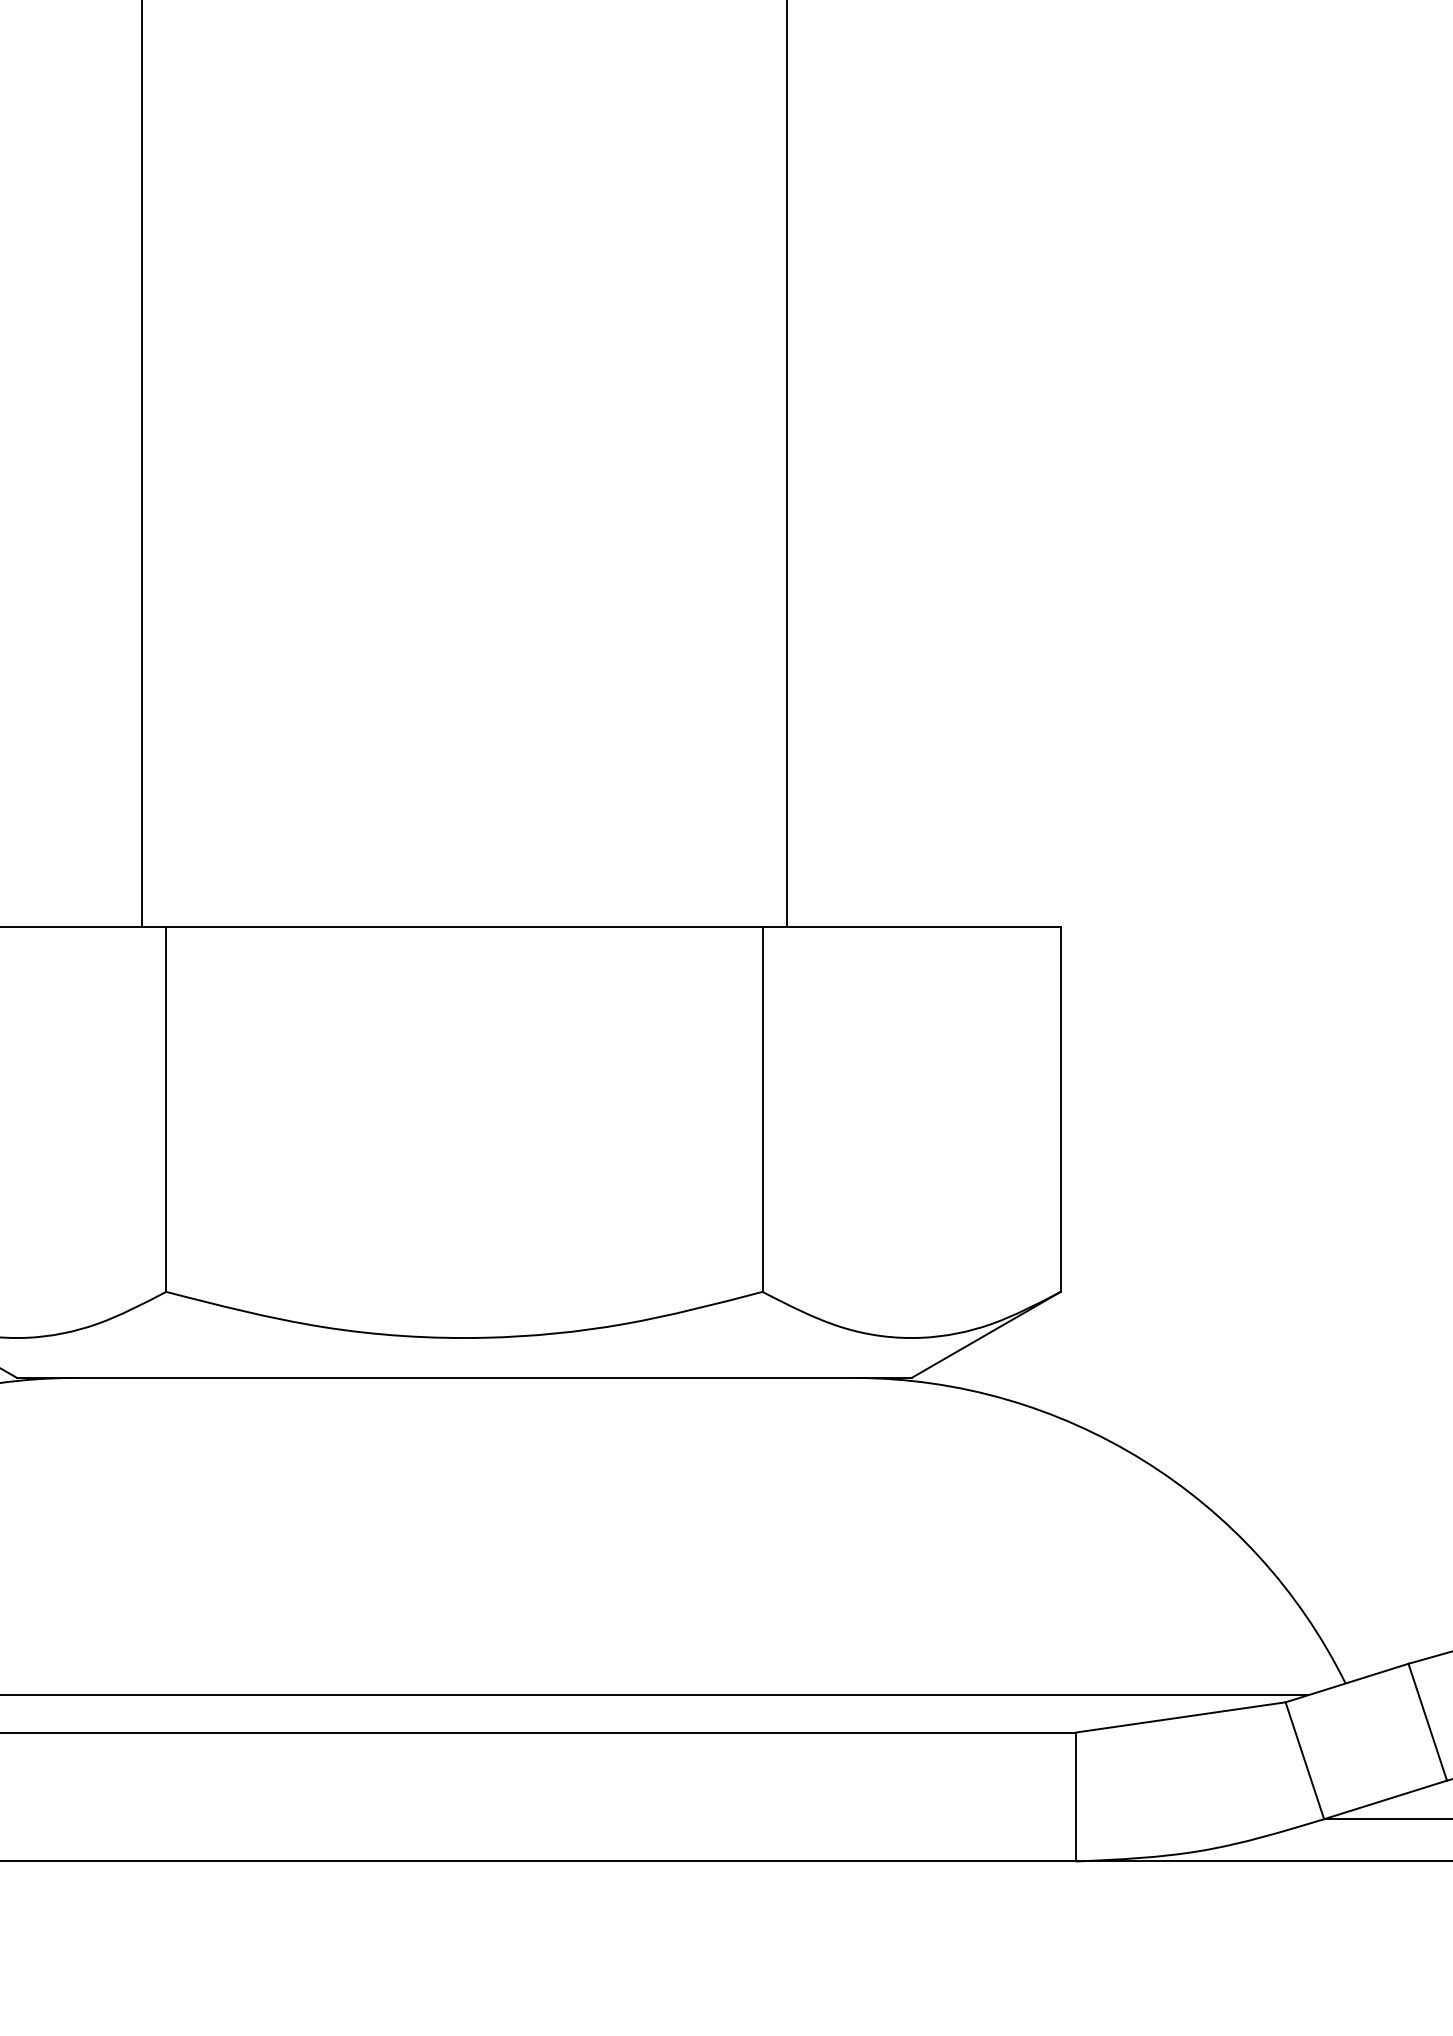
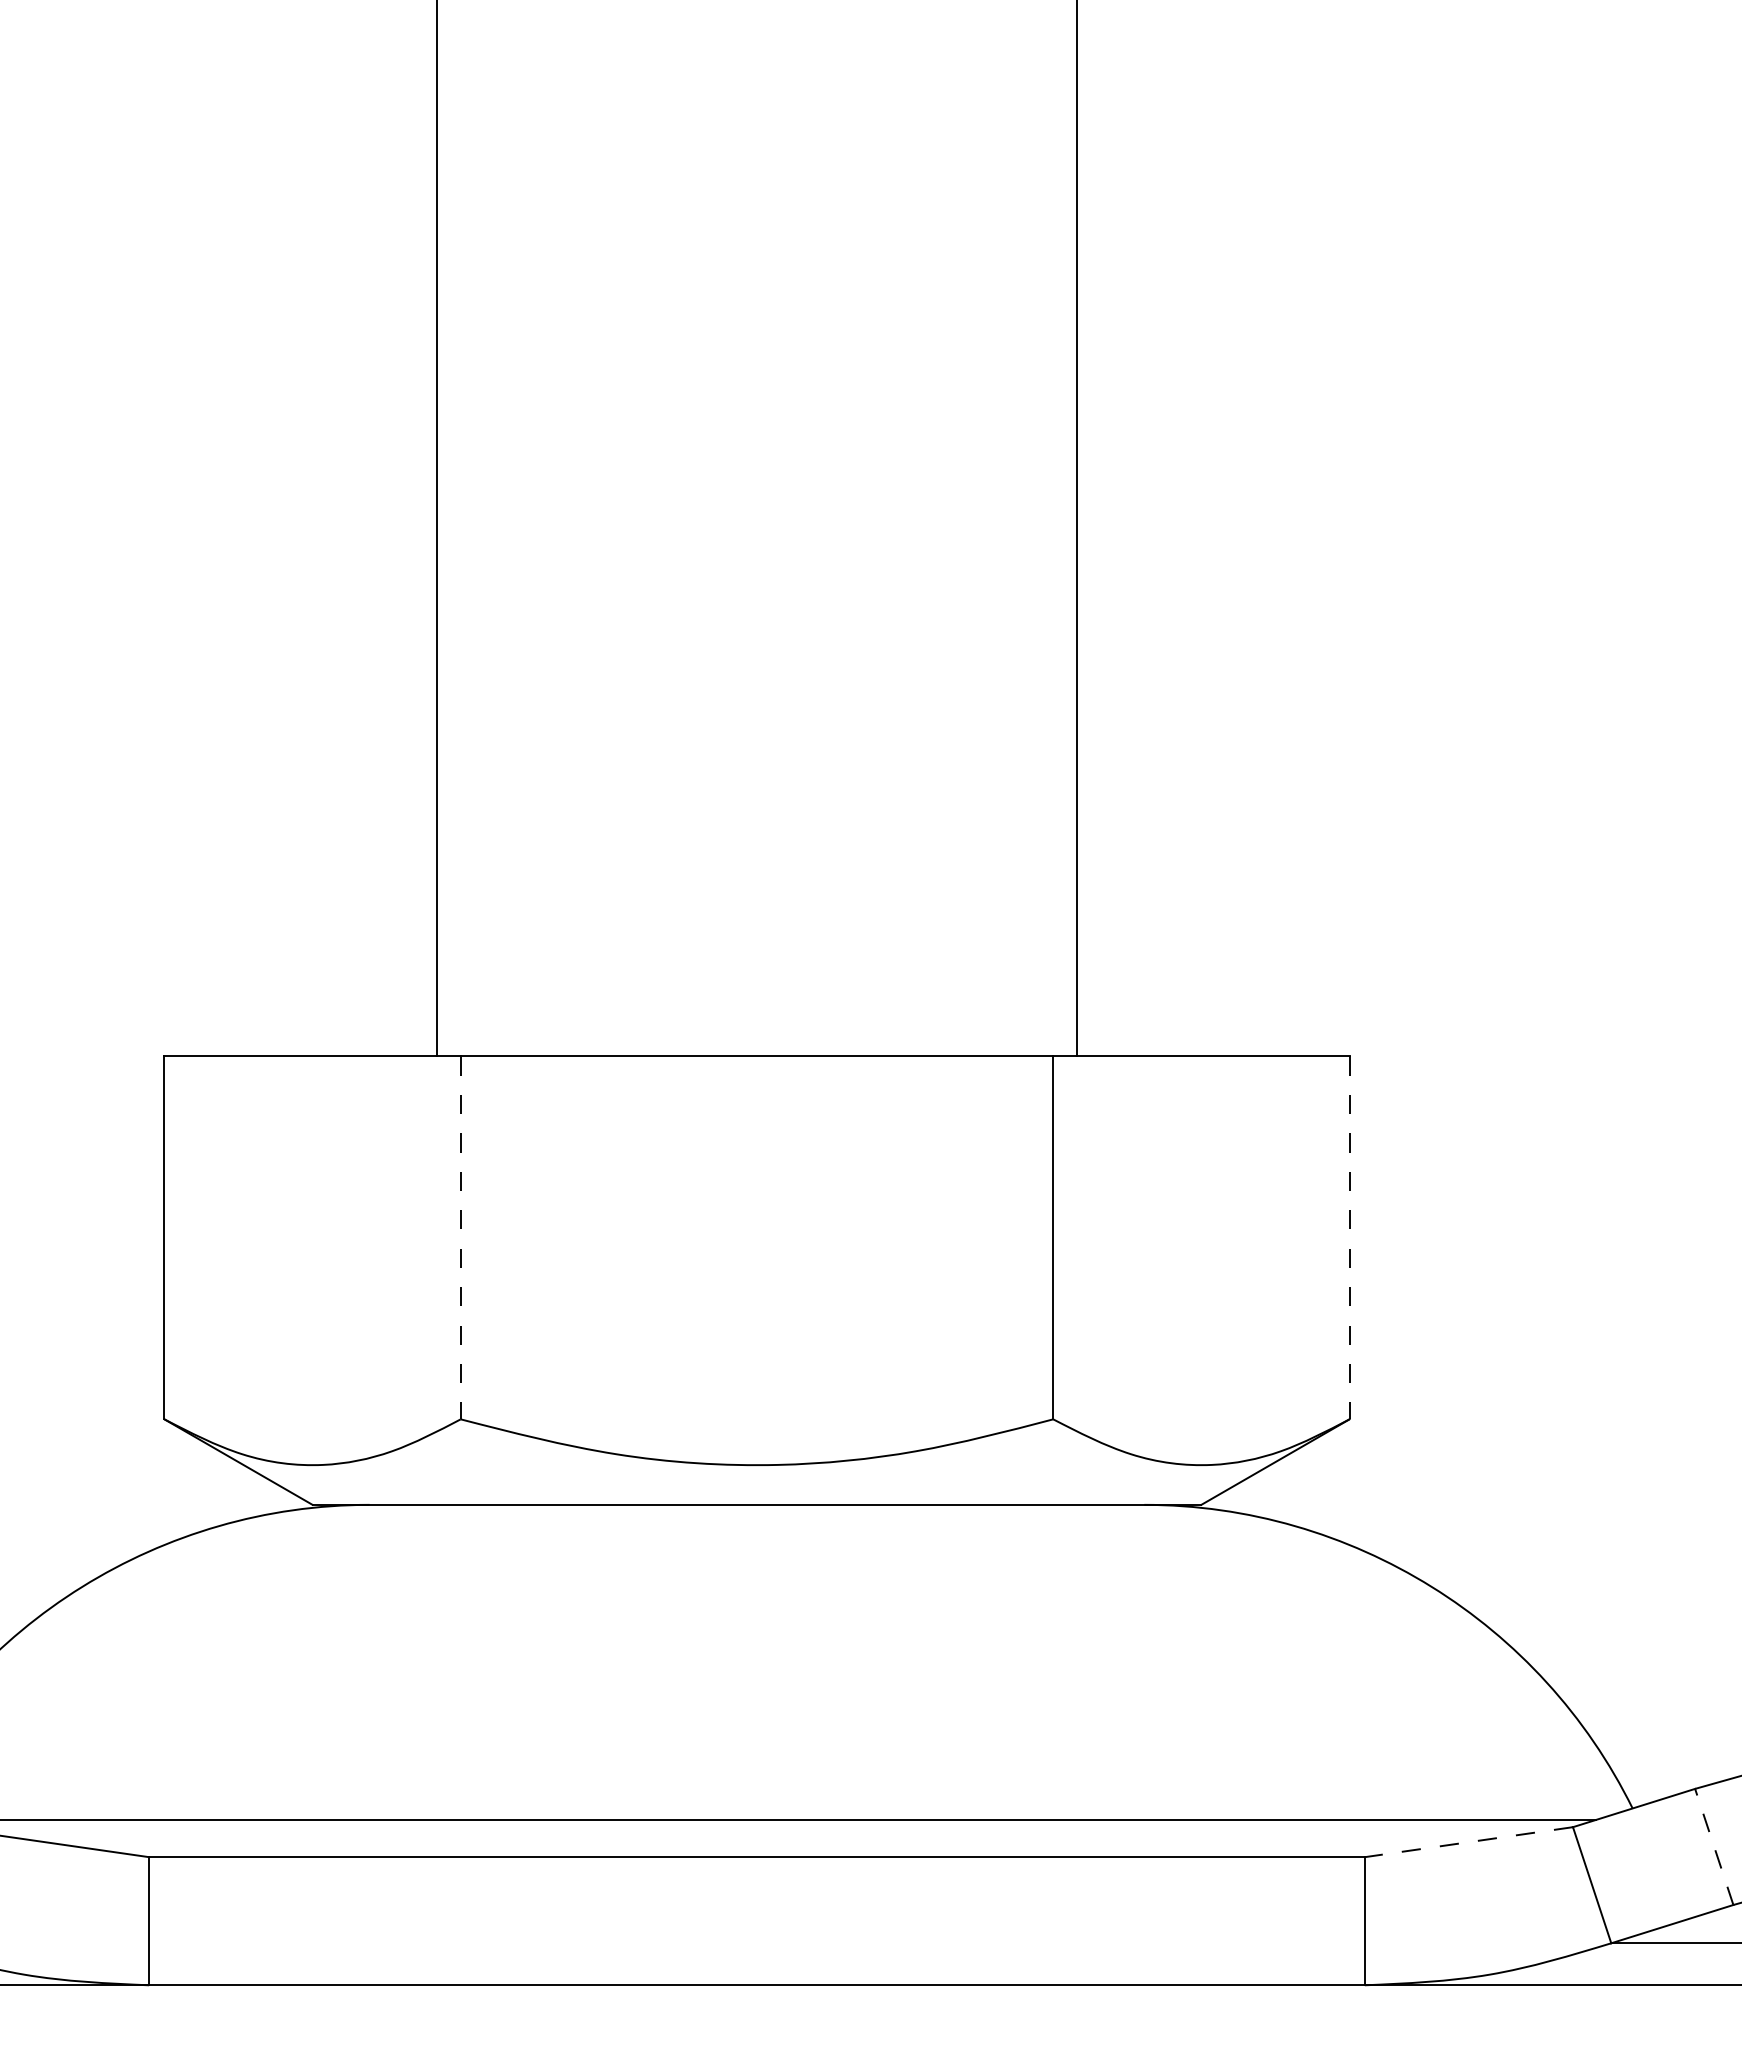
line: (165, 1109) -> (460, 1238), solid -> dashed
line: (1060, 1109) -> (1349, 1238), solid -> dashed
line: (1180, 1717) -> (1468, 1842), solid -> dashed
line: (1428, 1721) -> (1714, 1846), solid -> dashed

